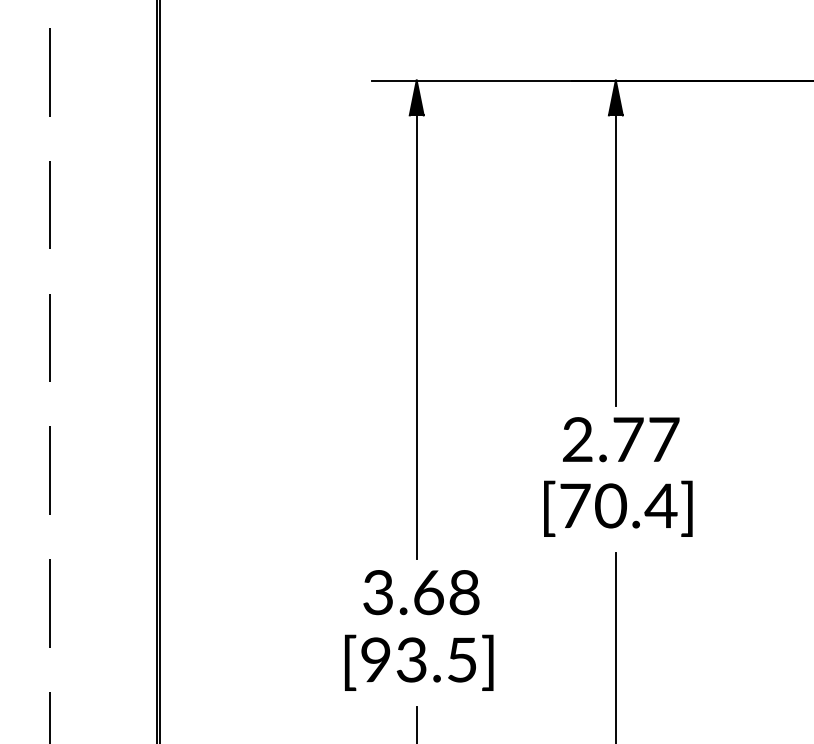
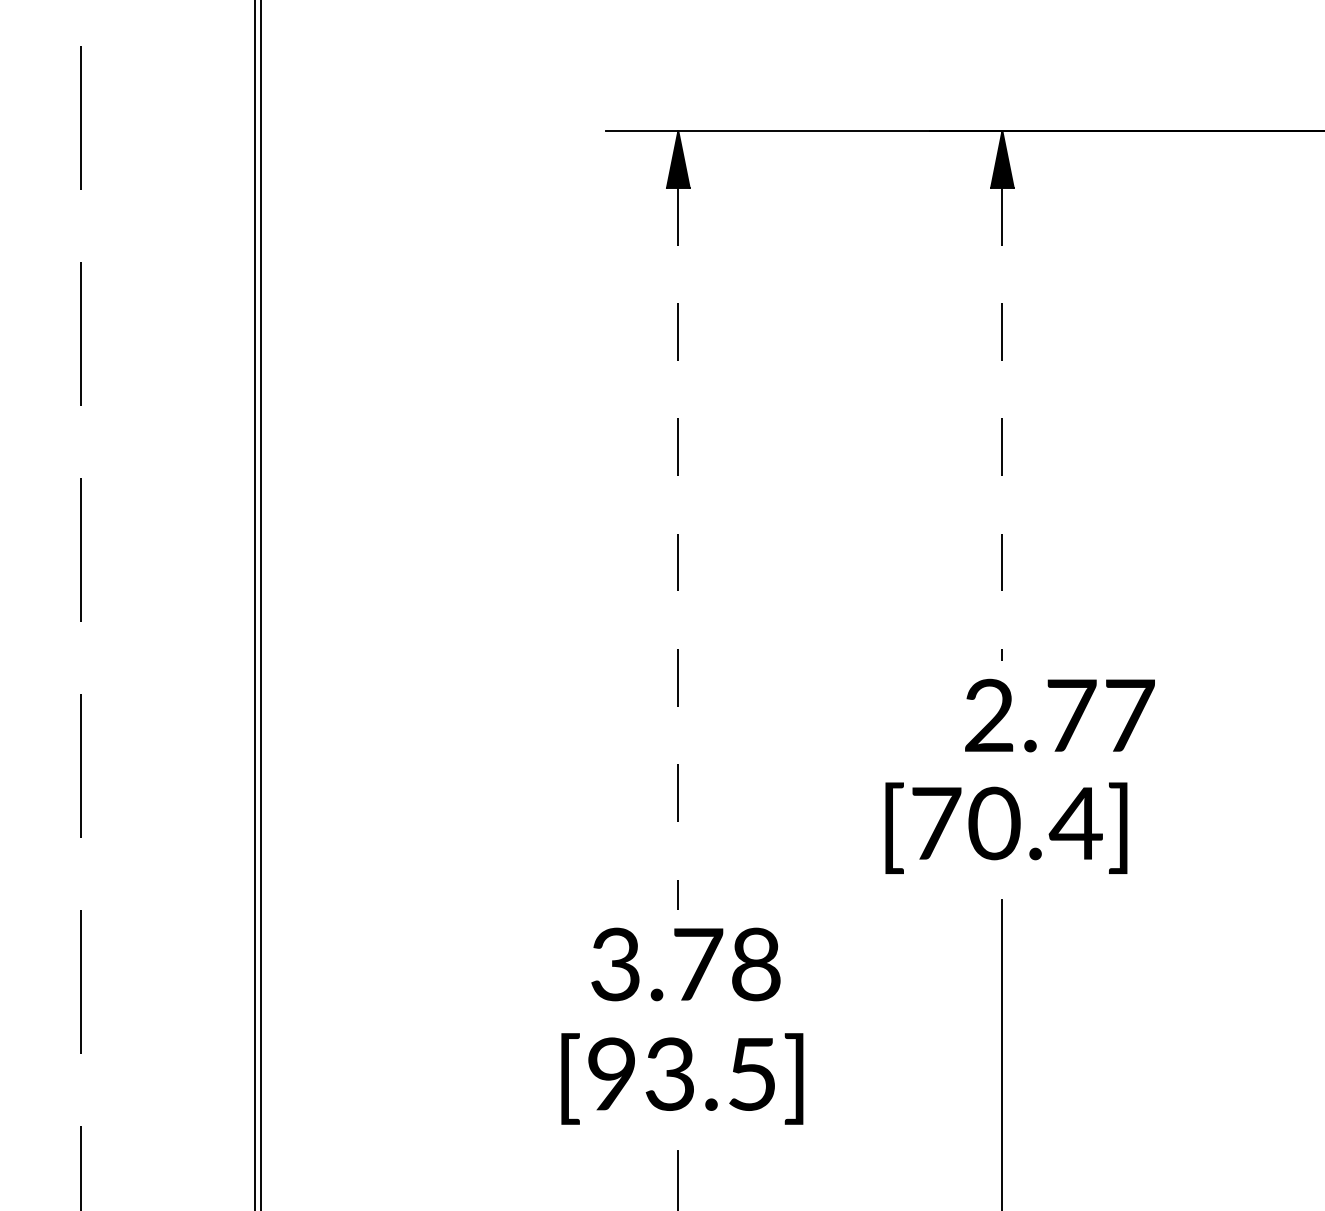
line: (615, 261) -> (1001, 425), solid -> dashed
line: (416, 337) -> (677, 549), solid -> dashed
text: (621, 439) -> (1060, 715), moved
text: (429, 592) -> (699, 964), 3.68 -> 3.78

